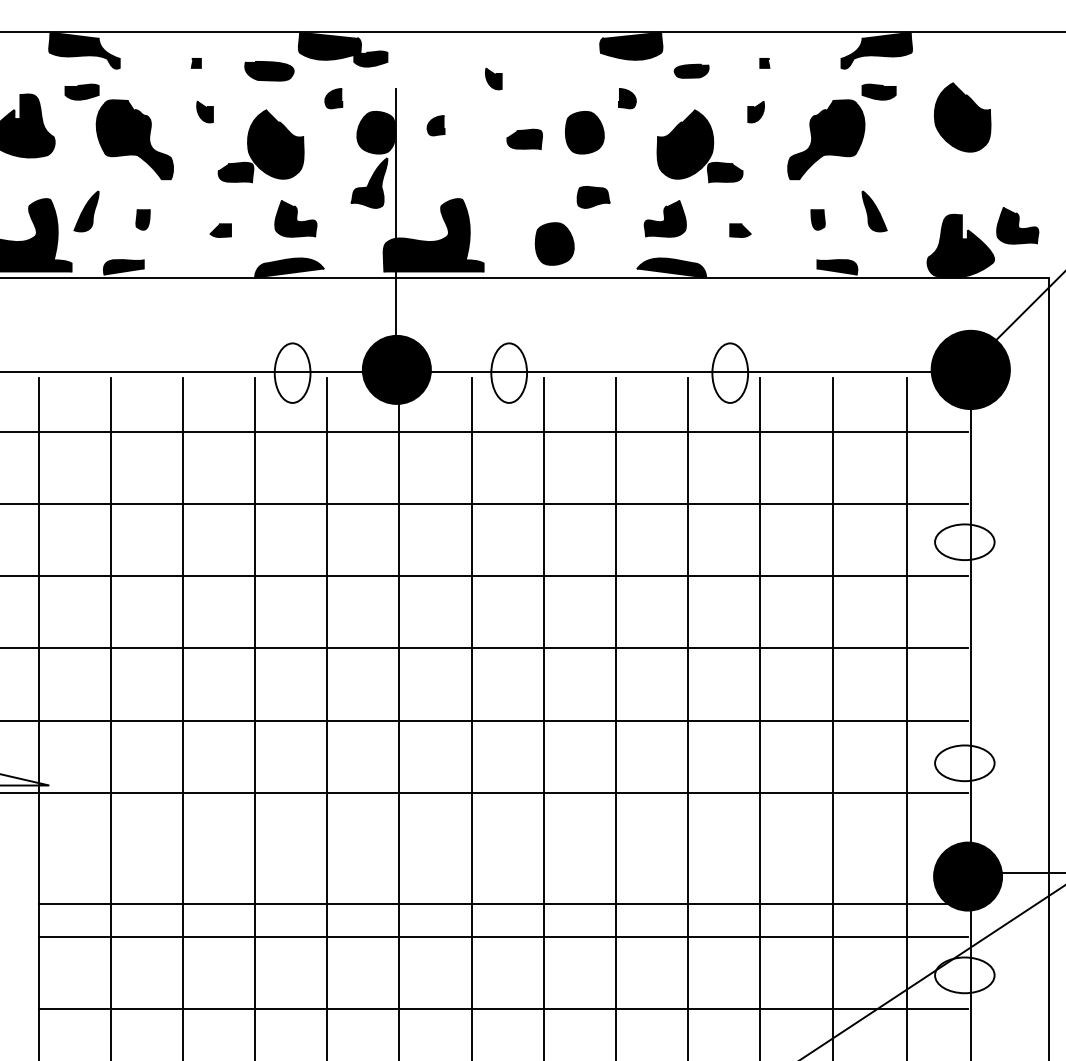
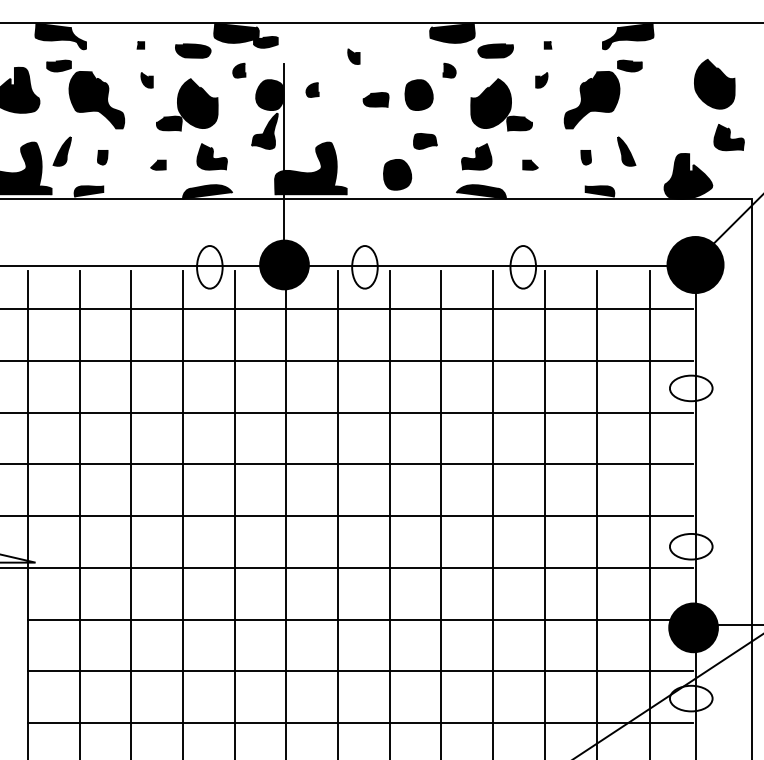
part: (691, 71) -> (495, 51), size x1.43
part: (962, 117) -> (714, 84), moved
part: (1017, 225) -> (728, 137), moved
line: (502, 903) -> (360, 619), moved

